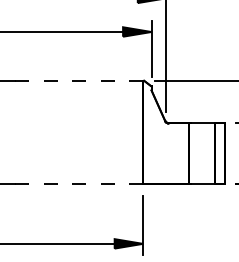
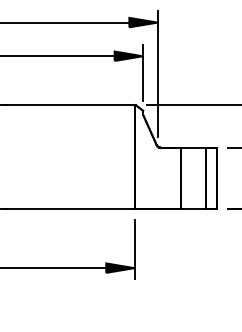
line: (79, 81) -> (71, 105), dashed -> solid
line: (79, 184) -> (71, 208), dashed -> solid

